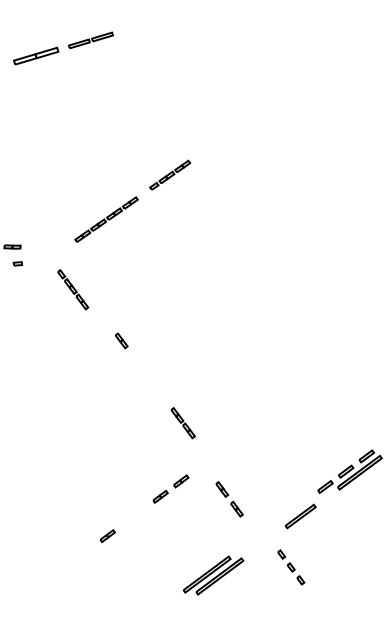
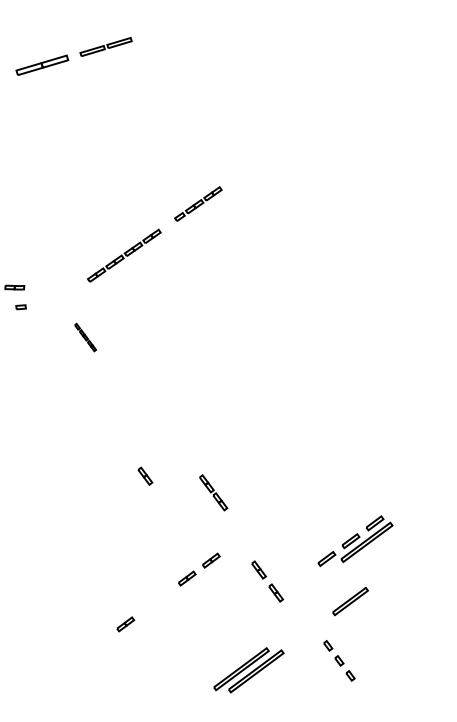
part: (73, 289) -> (85, 337), size x0.6
part: (121, 340) -> (145, 475), moved
part: (349, 471) -> (354, 540), moved

